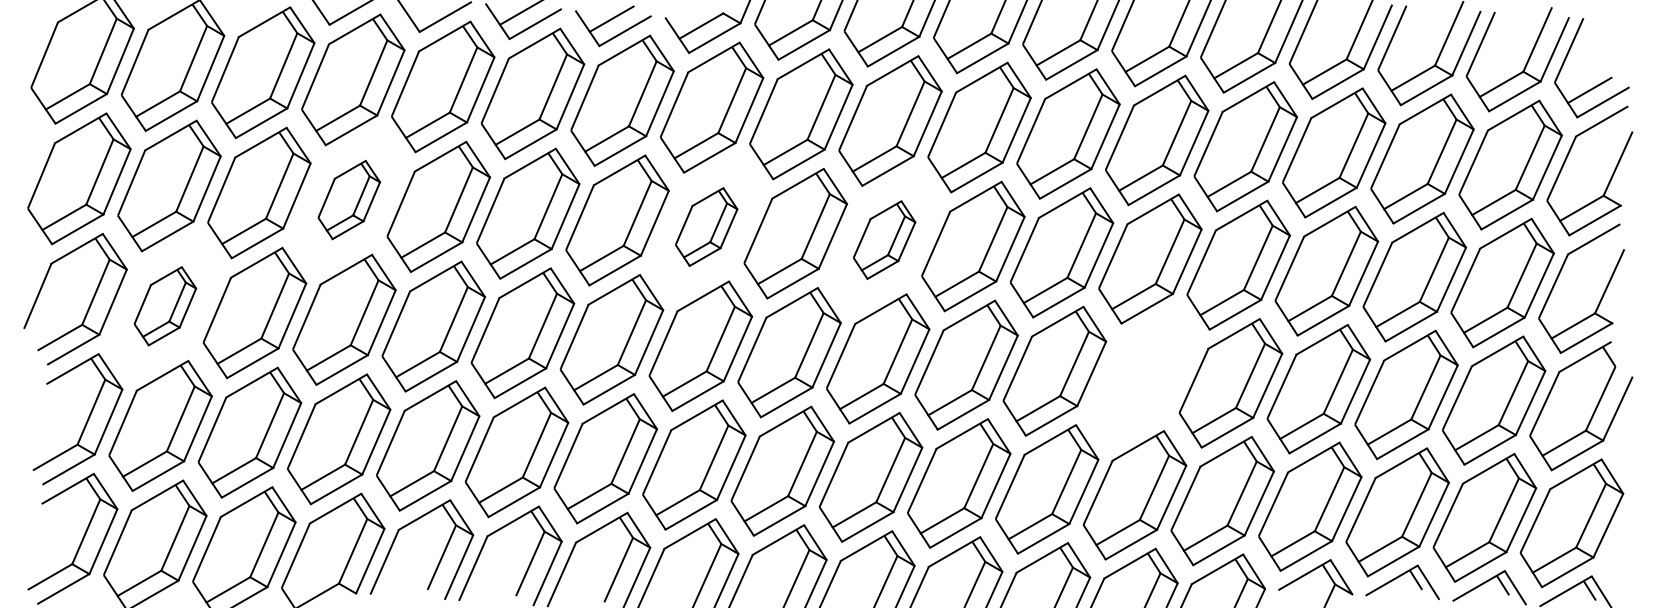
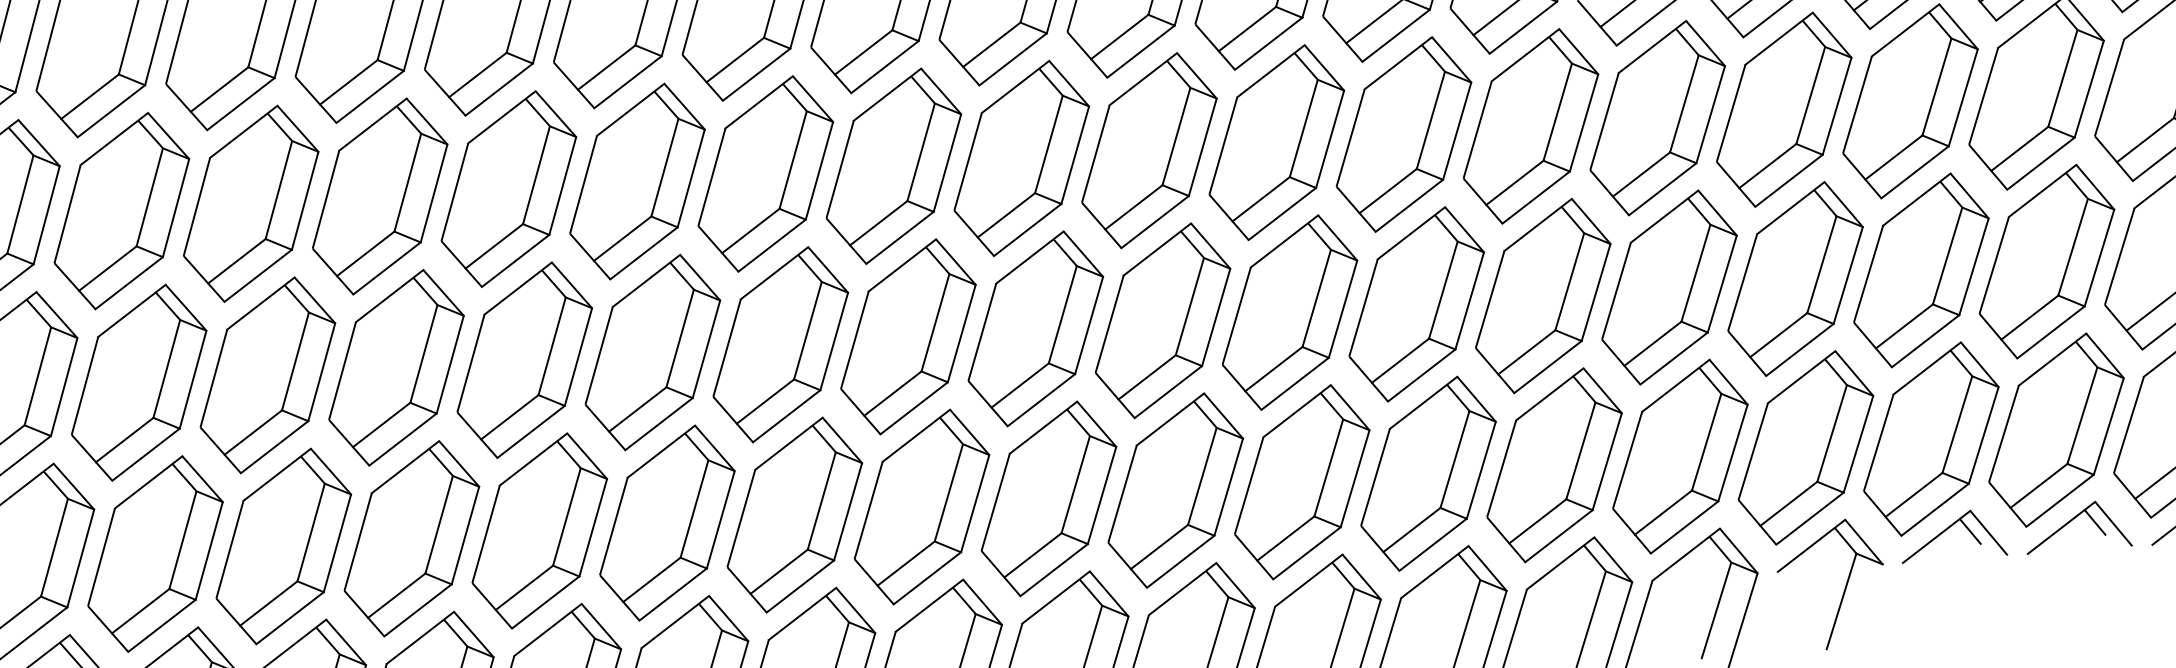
part: (349, 199) -> (380, 195), size x1.67
part: (706, 226) -> (893, 165), size x1.67
part: (884, 239) -> (1149, 149), size x1.67
part: (165, 306) -> (139, 383), size x1.67
part: (1142, 377) -> (1542, 296), added

